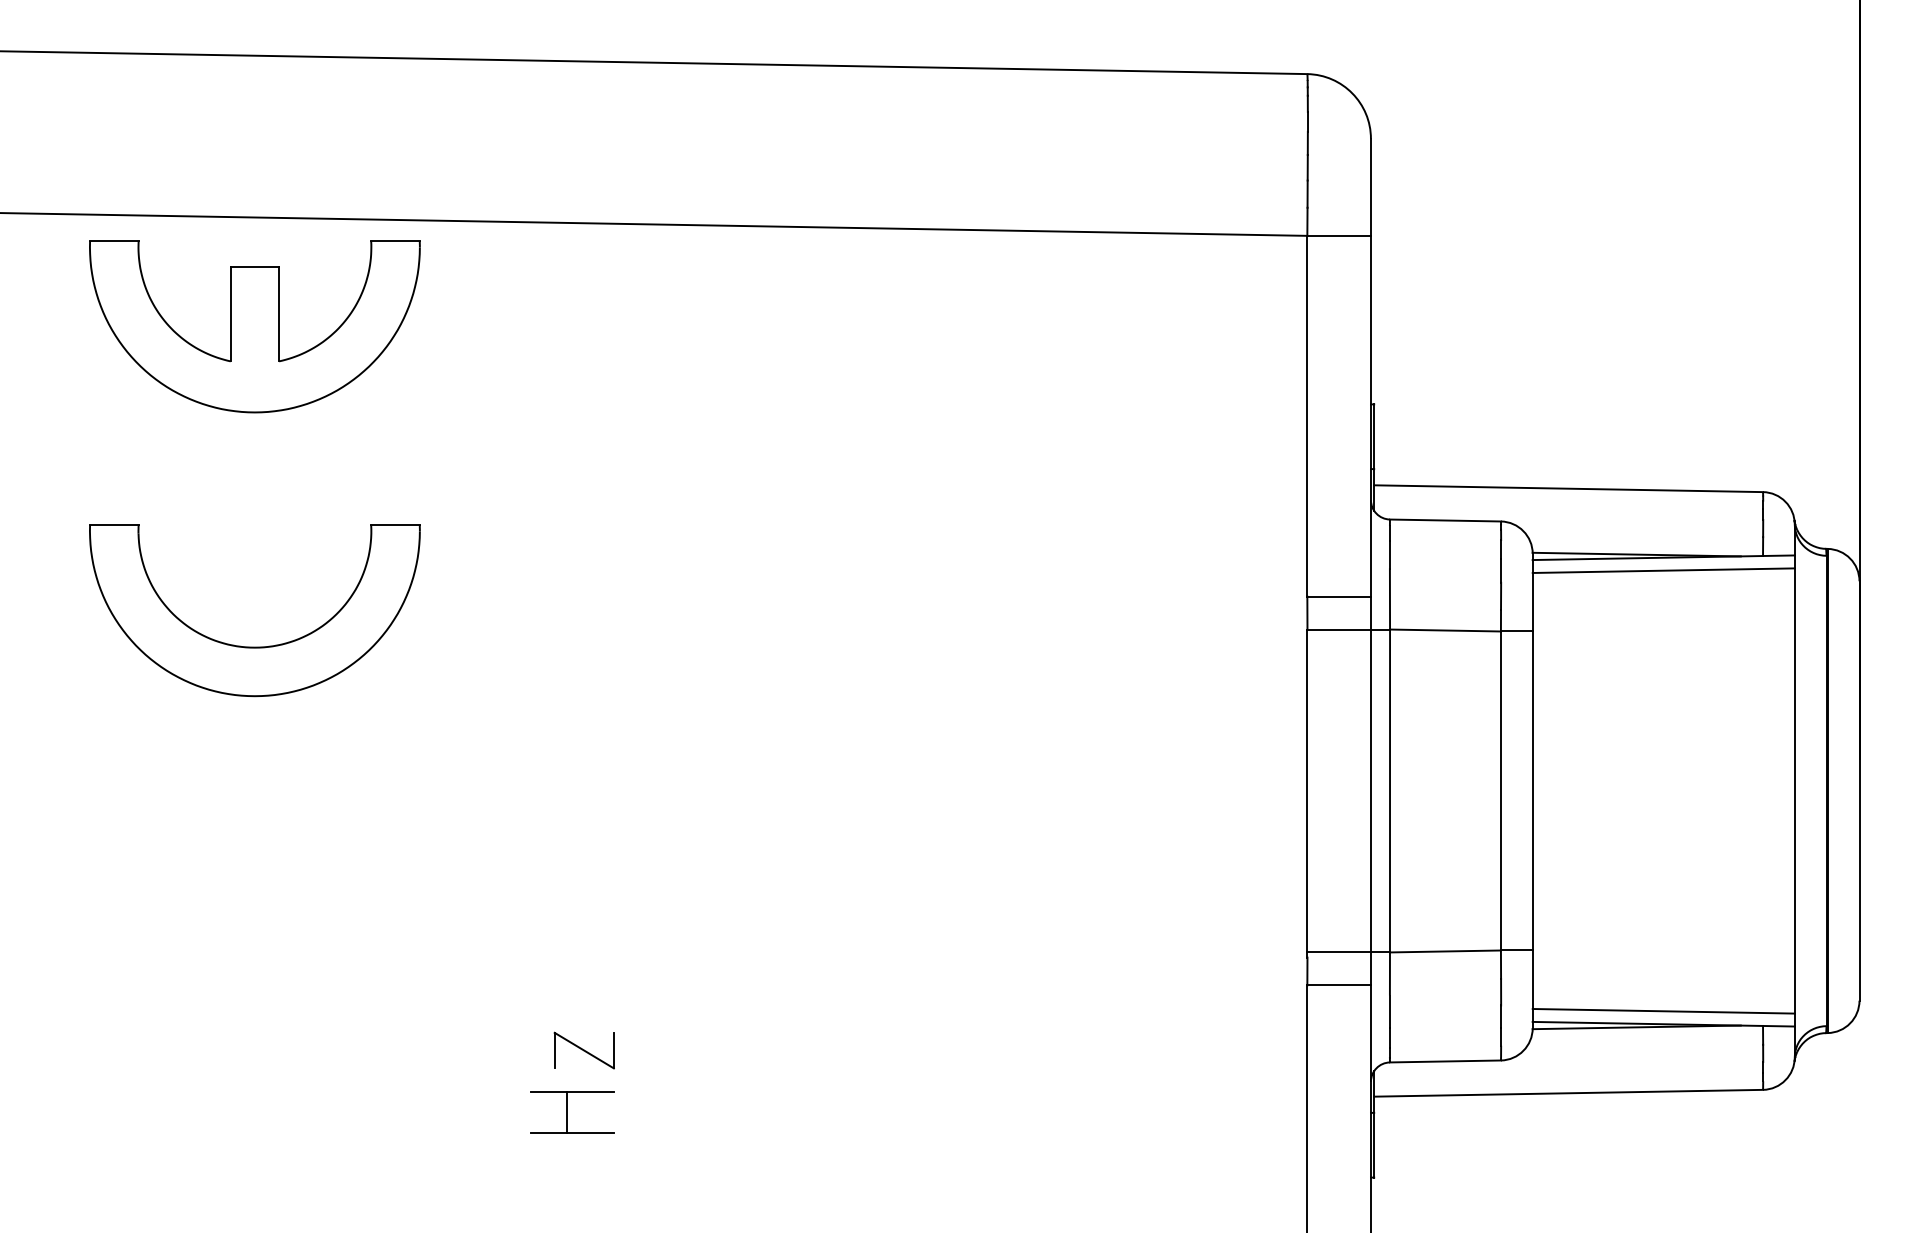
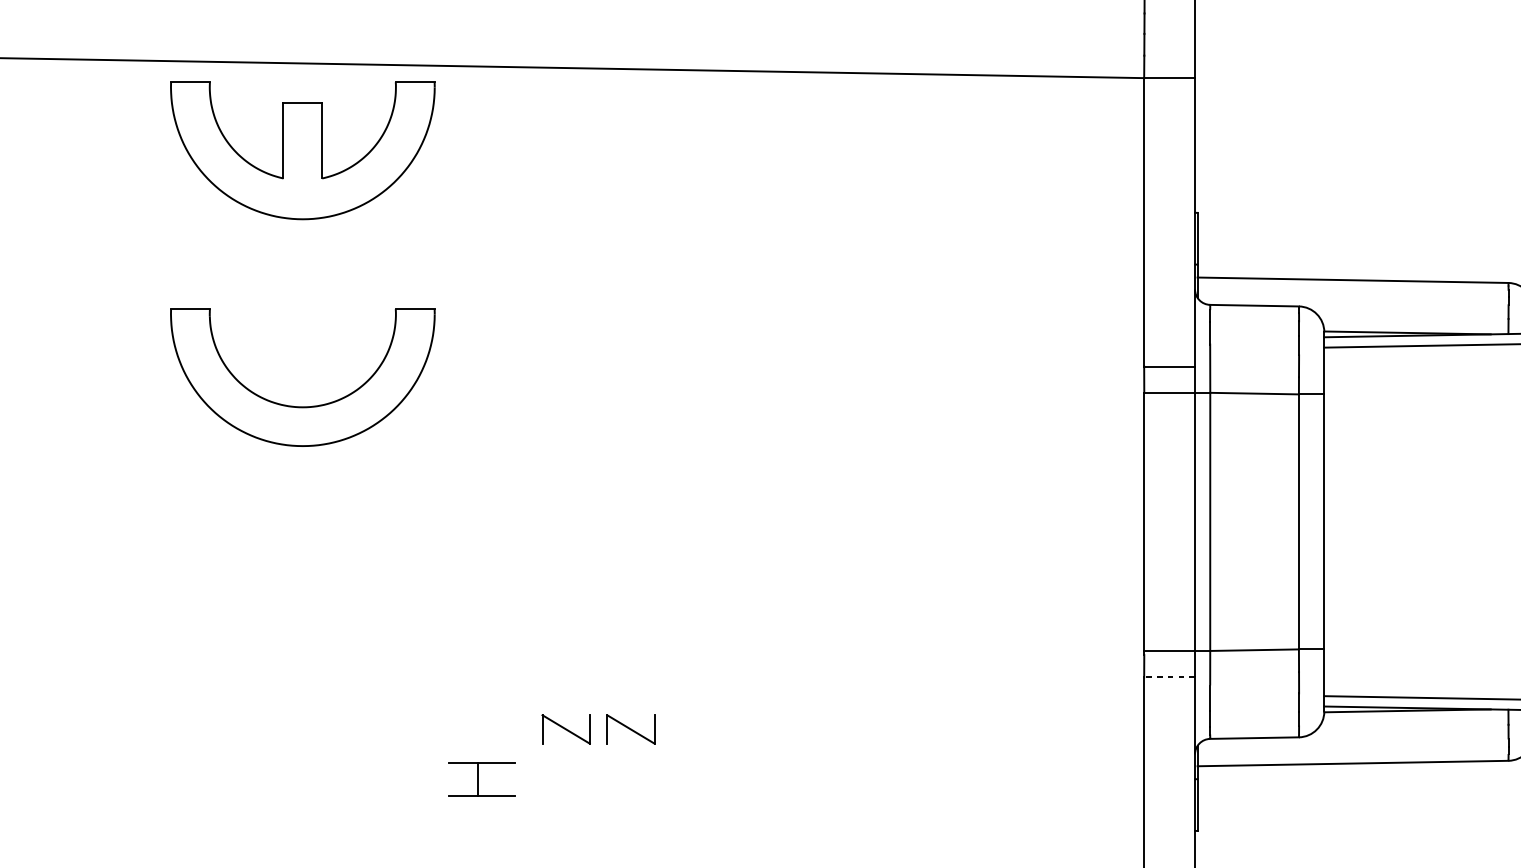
line: (1339, 985) -> (1169, 677), solid -> dashed
part: (664, 1050) -> (630, 729), added
part: (572, 1112) -> (482, 778), moved

